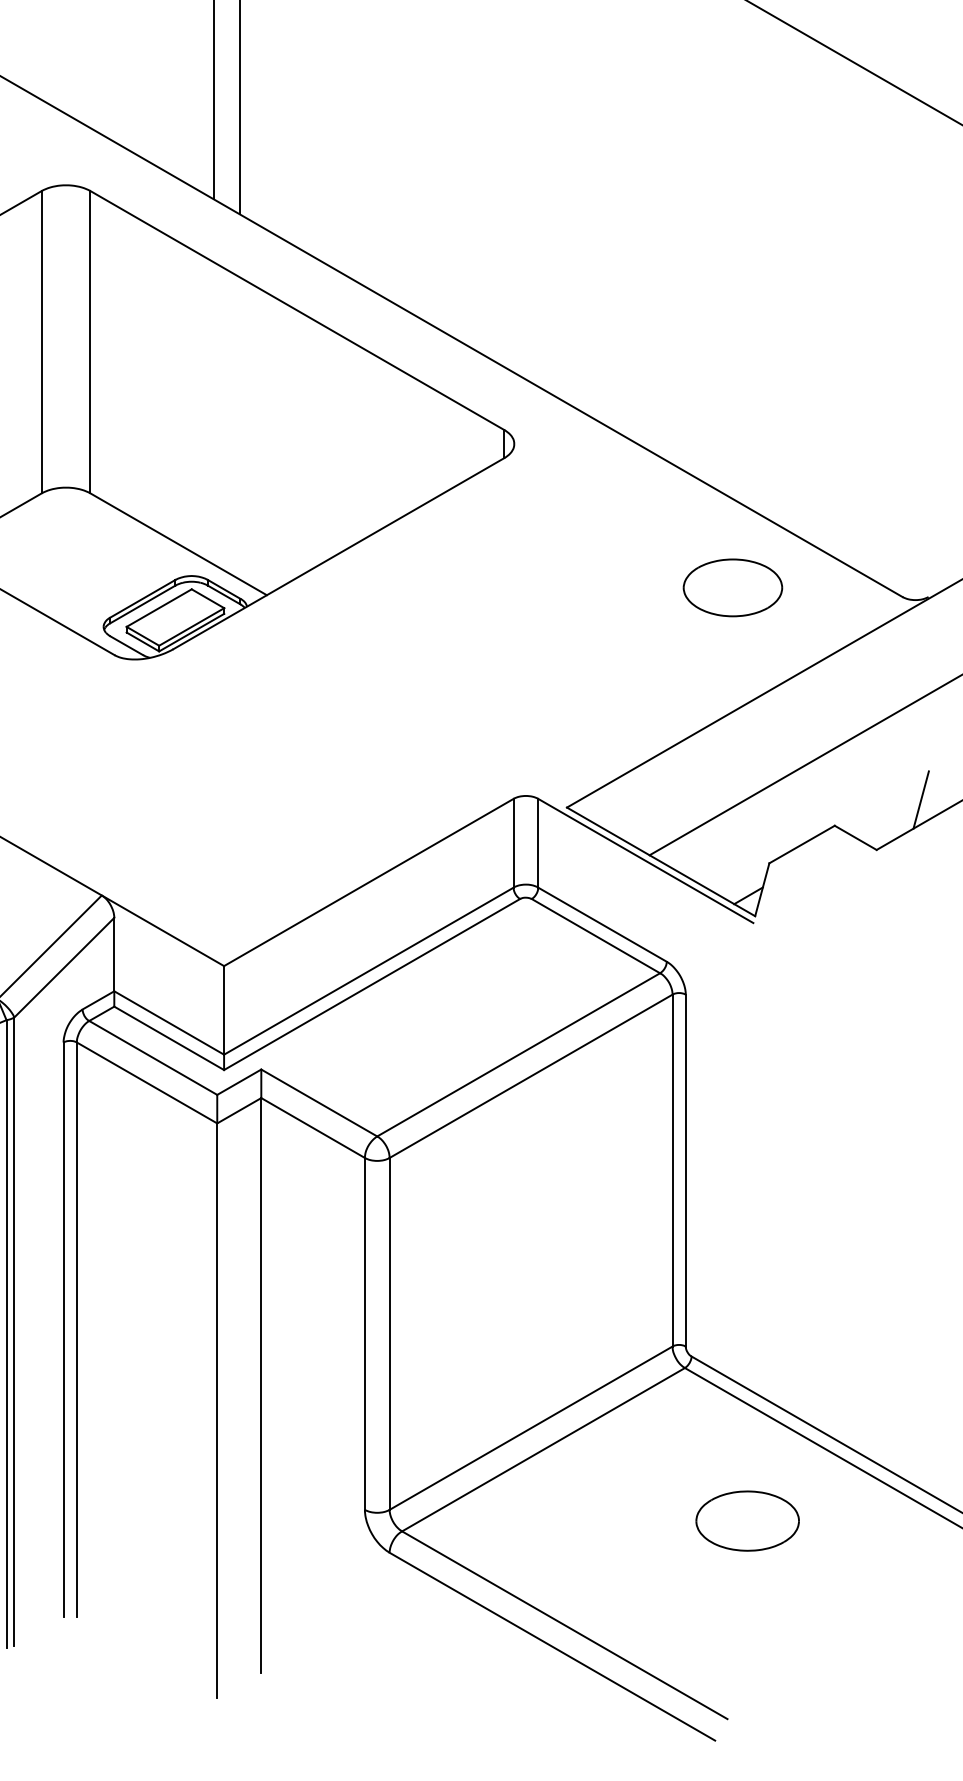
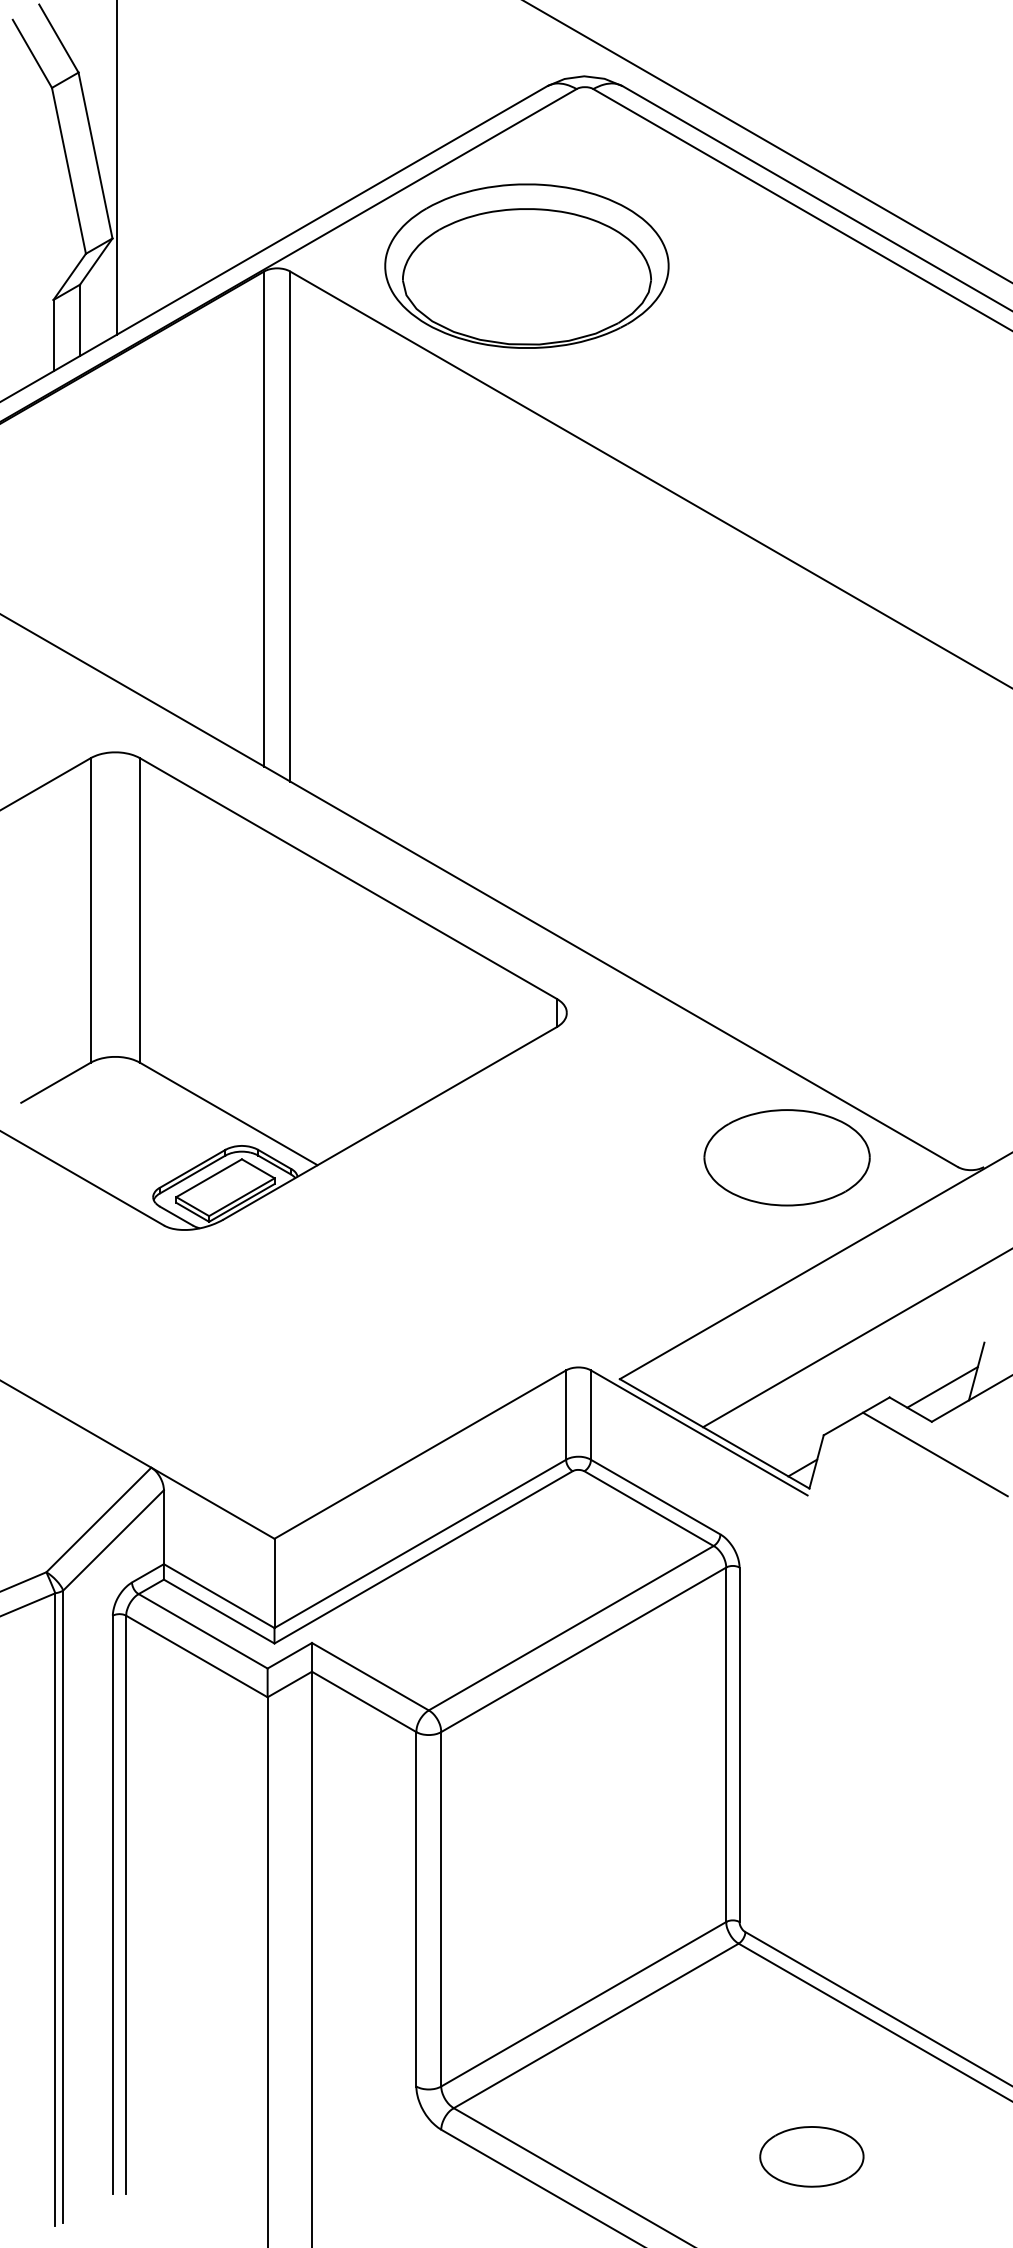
part: (732, 587) -> (786, 1157), size x1.67
line: (887, 815) -> (942, 1387), added
line: (880, 882) -> (935, 1454), added
part: (747, 1520) -> (811, 2156), moved

